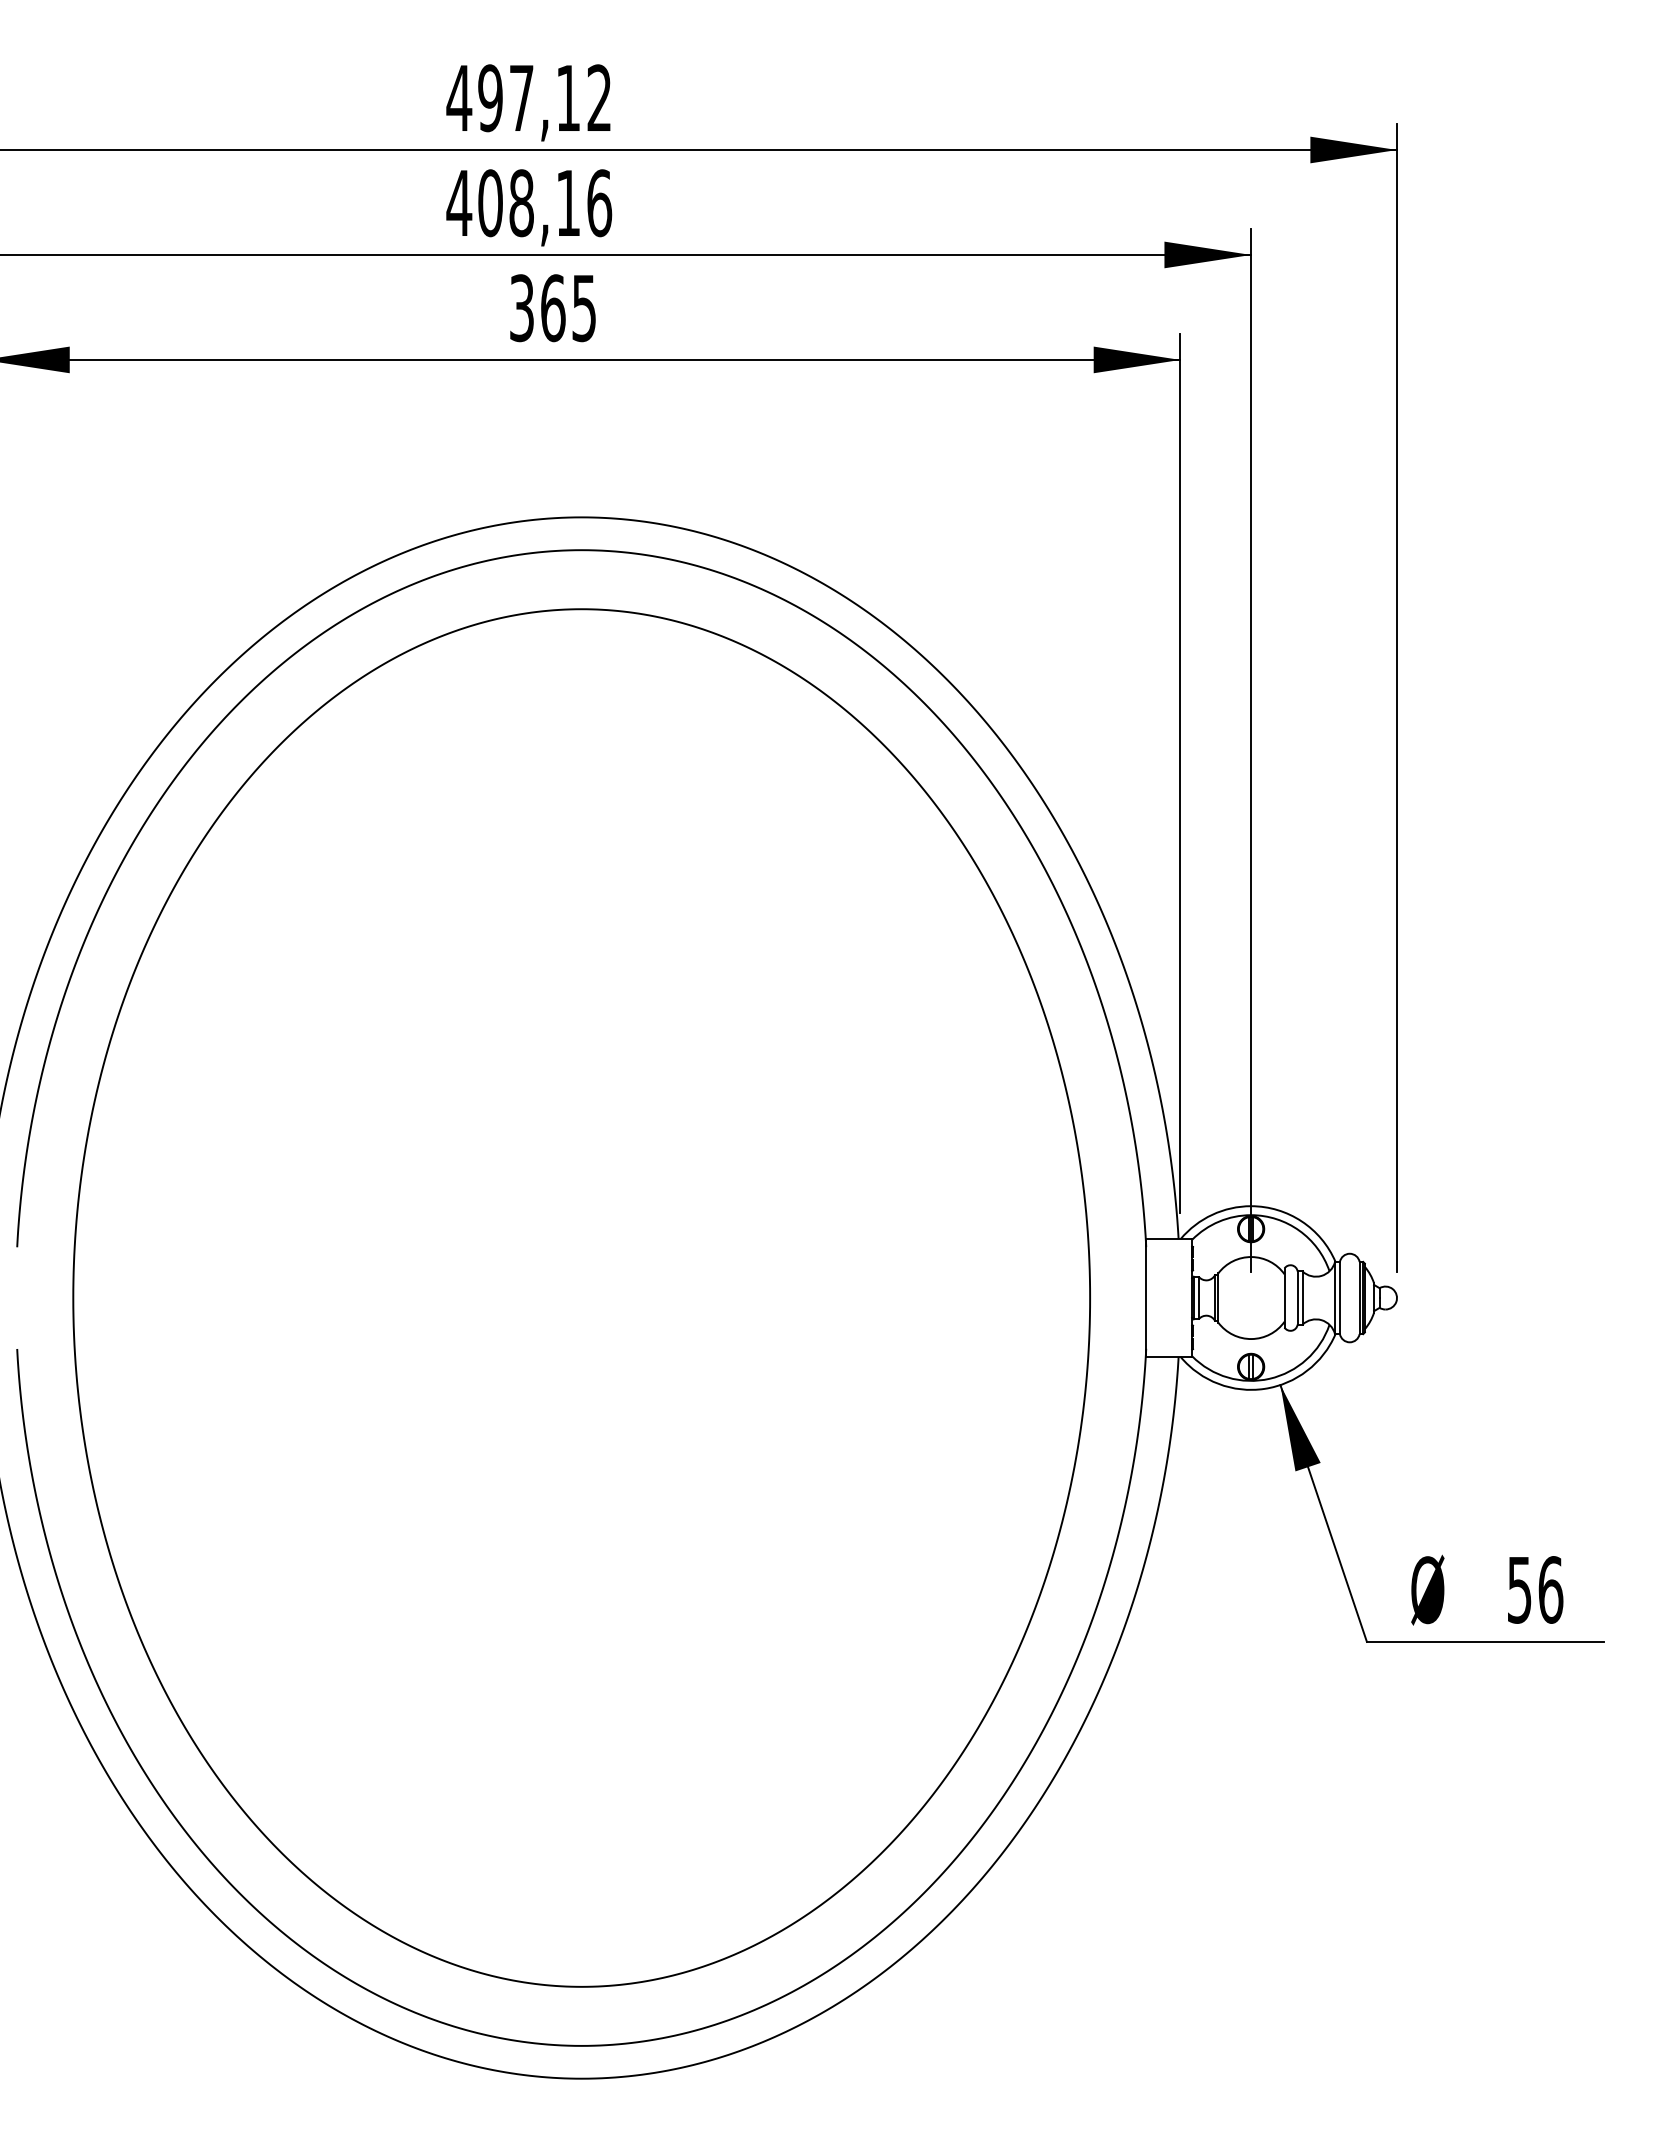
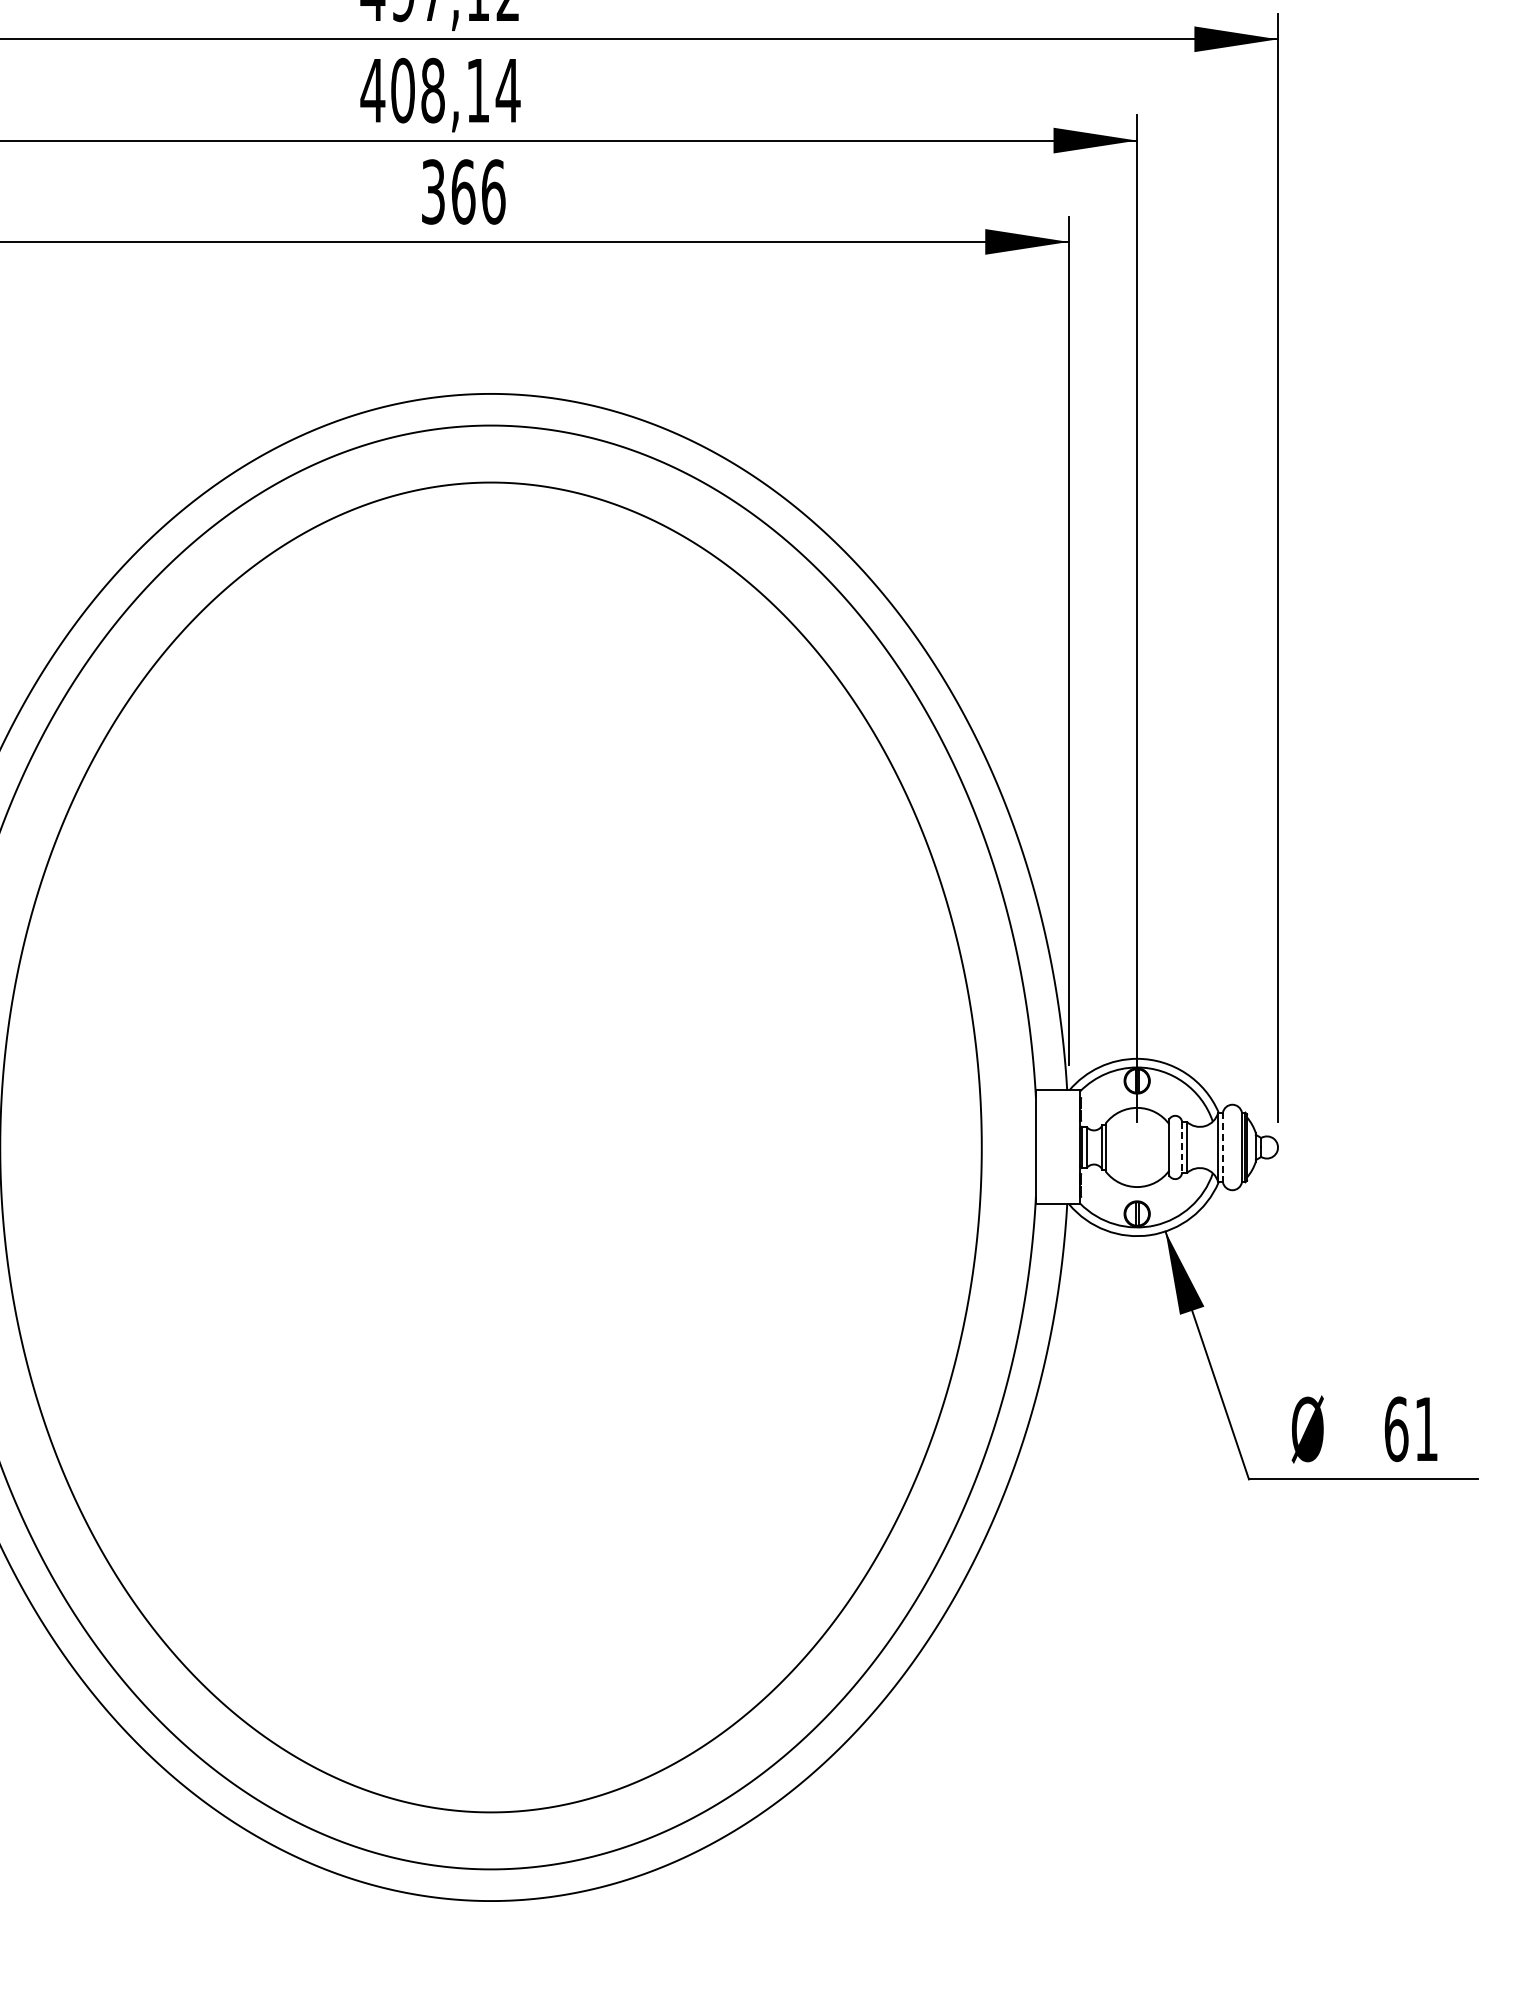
text: (599, 203) -> (508, 90), 408,16 -> 408,14
text: (584, 308) -> (493, 192), 365 -> 366
line: (1297, 1298) -> (1181, 1147), solid -> dashed
line: (1339, 1298) -> (1222, 1147), solid -> dashed
text: (1535, 1589) -> (1411, 1428), 56 -> 61

